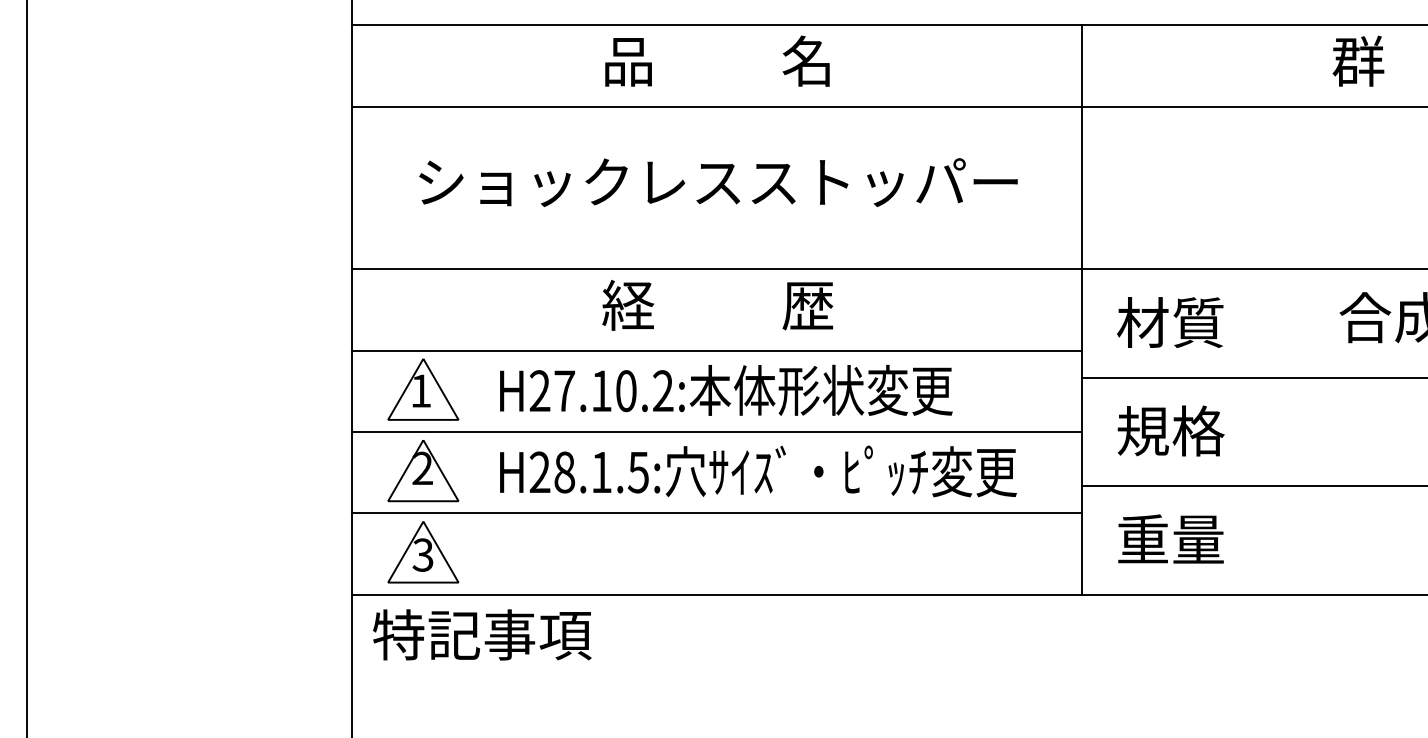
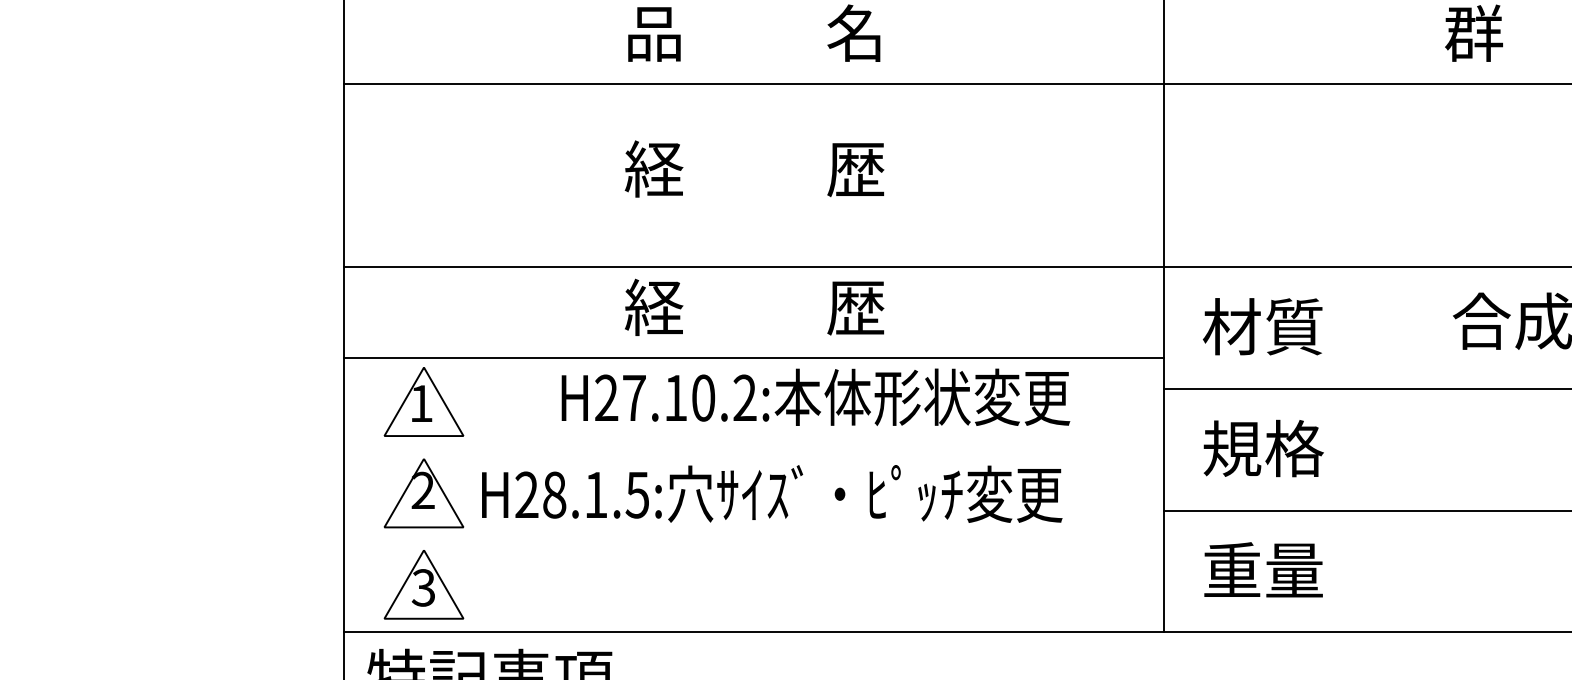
text: (718, 181) -> (755, 168), ショックレスストッパー -> 経          歴
text: (726, 389) -> (816, 396), moved
line: (717, 432) -> (754, 450), removed
text: (758, 471) -> (772, 494), moved
line: (717, 513) -> (754, 541), removed

